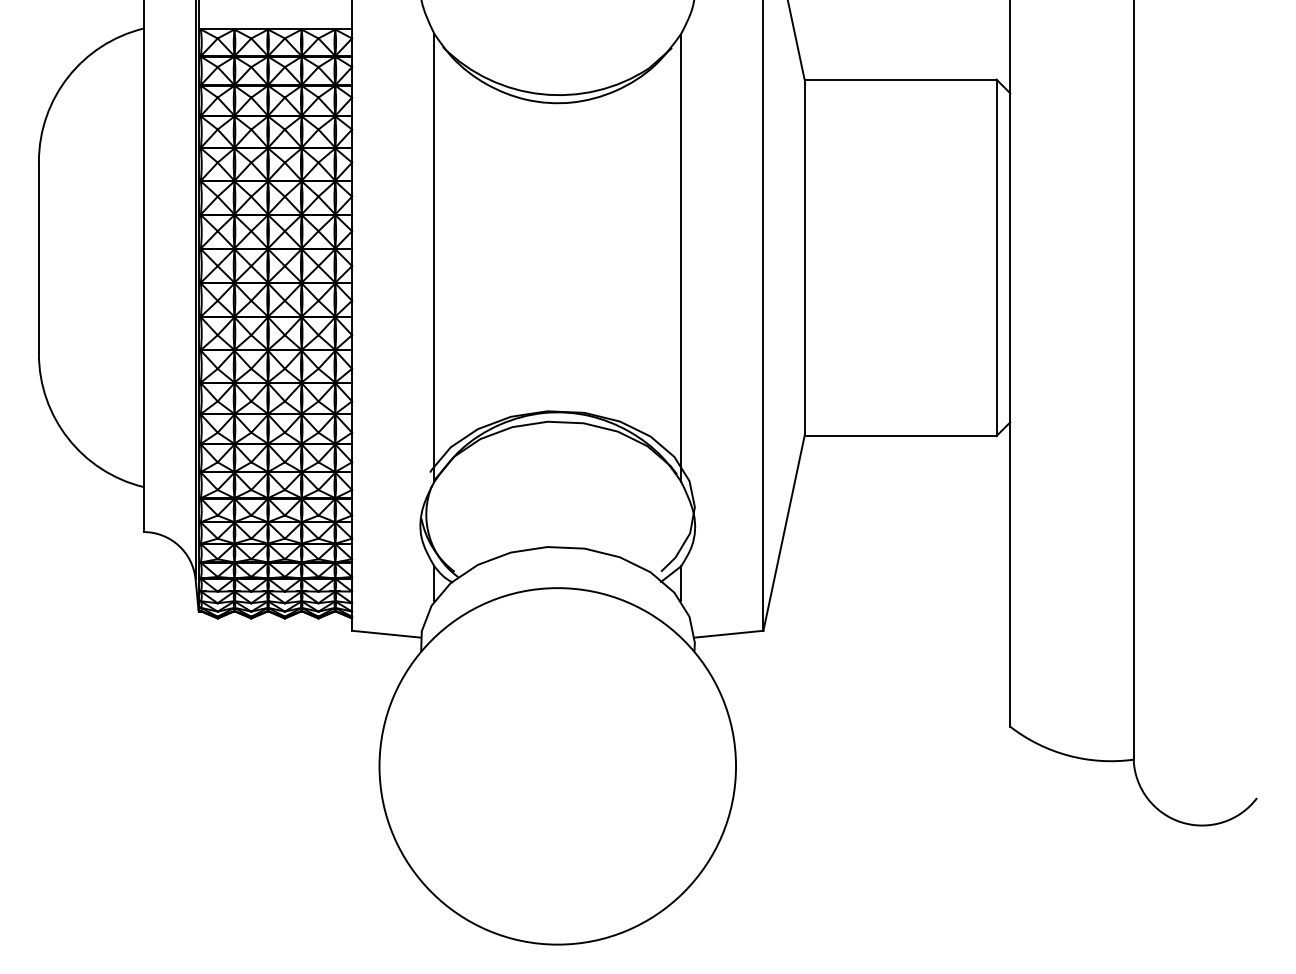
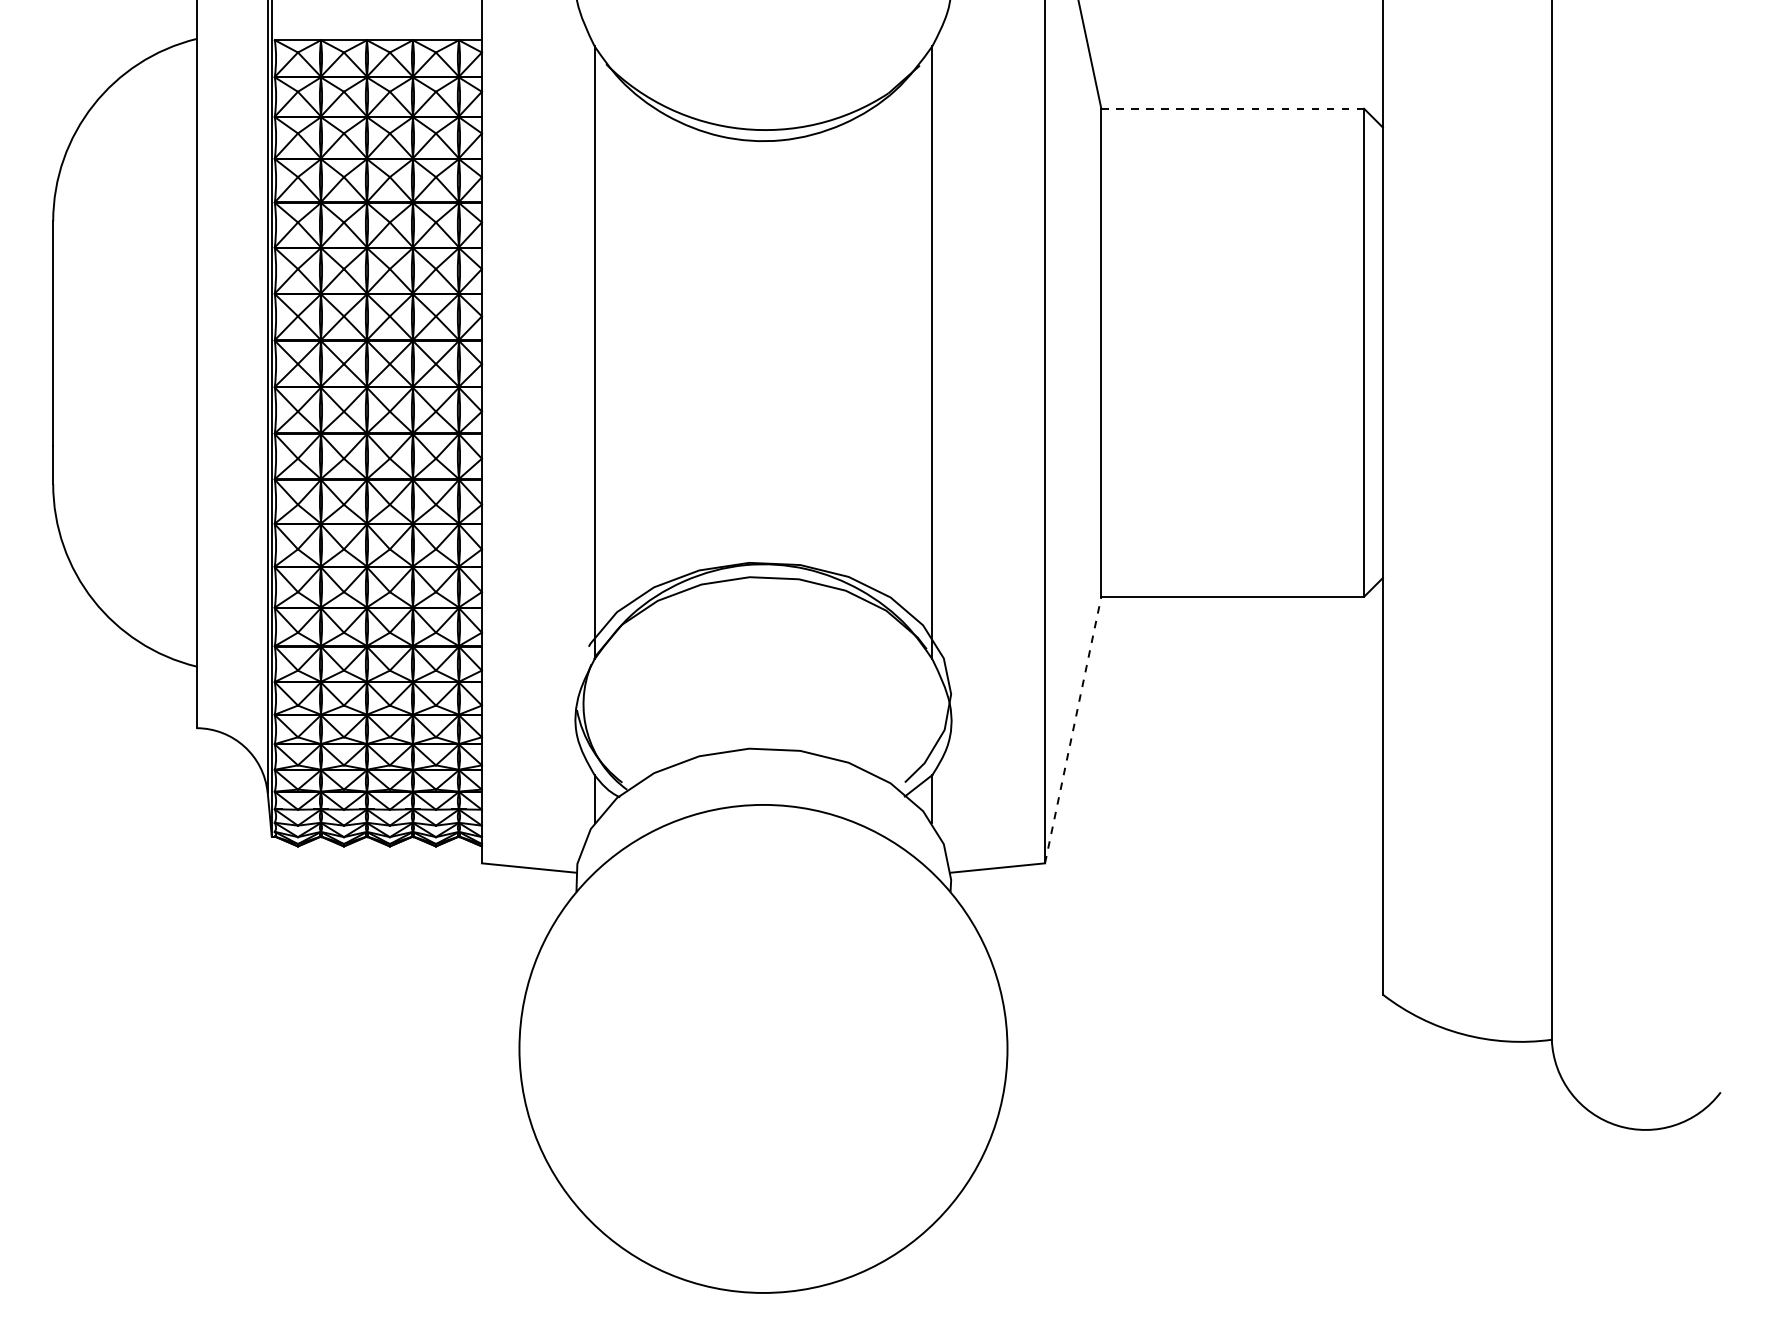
line: (900, 79) -> (1232, 108), solid -> dashed
line: (784, 533) -> (1073, 729), solid -> dashed

